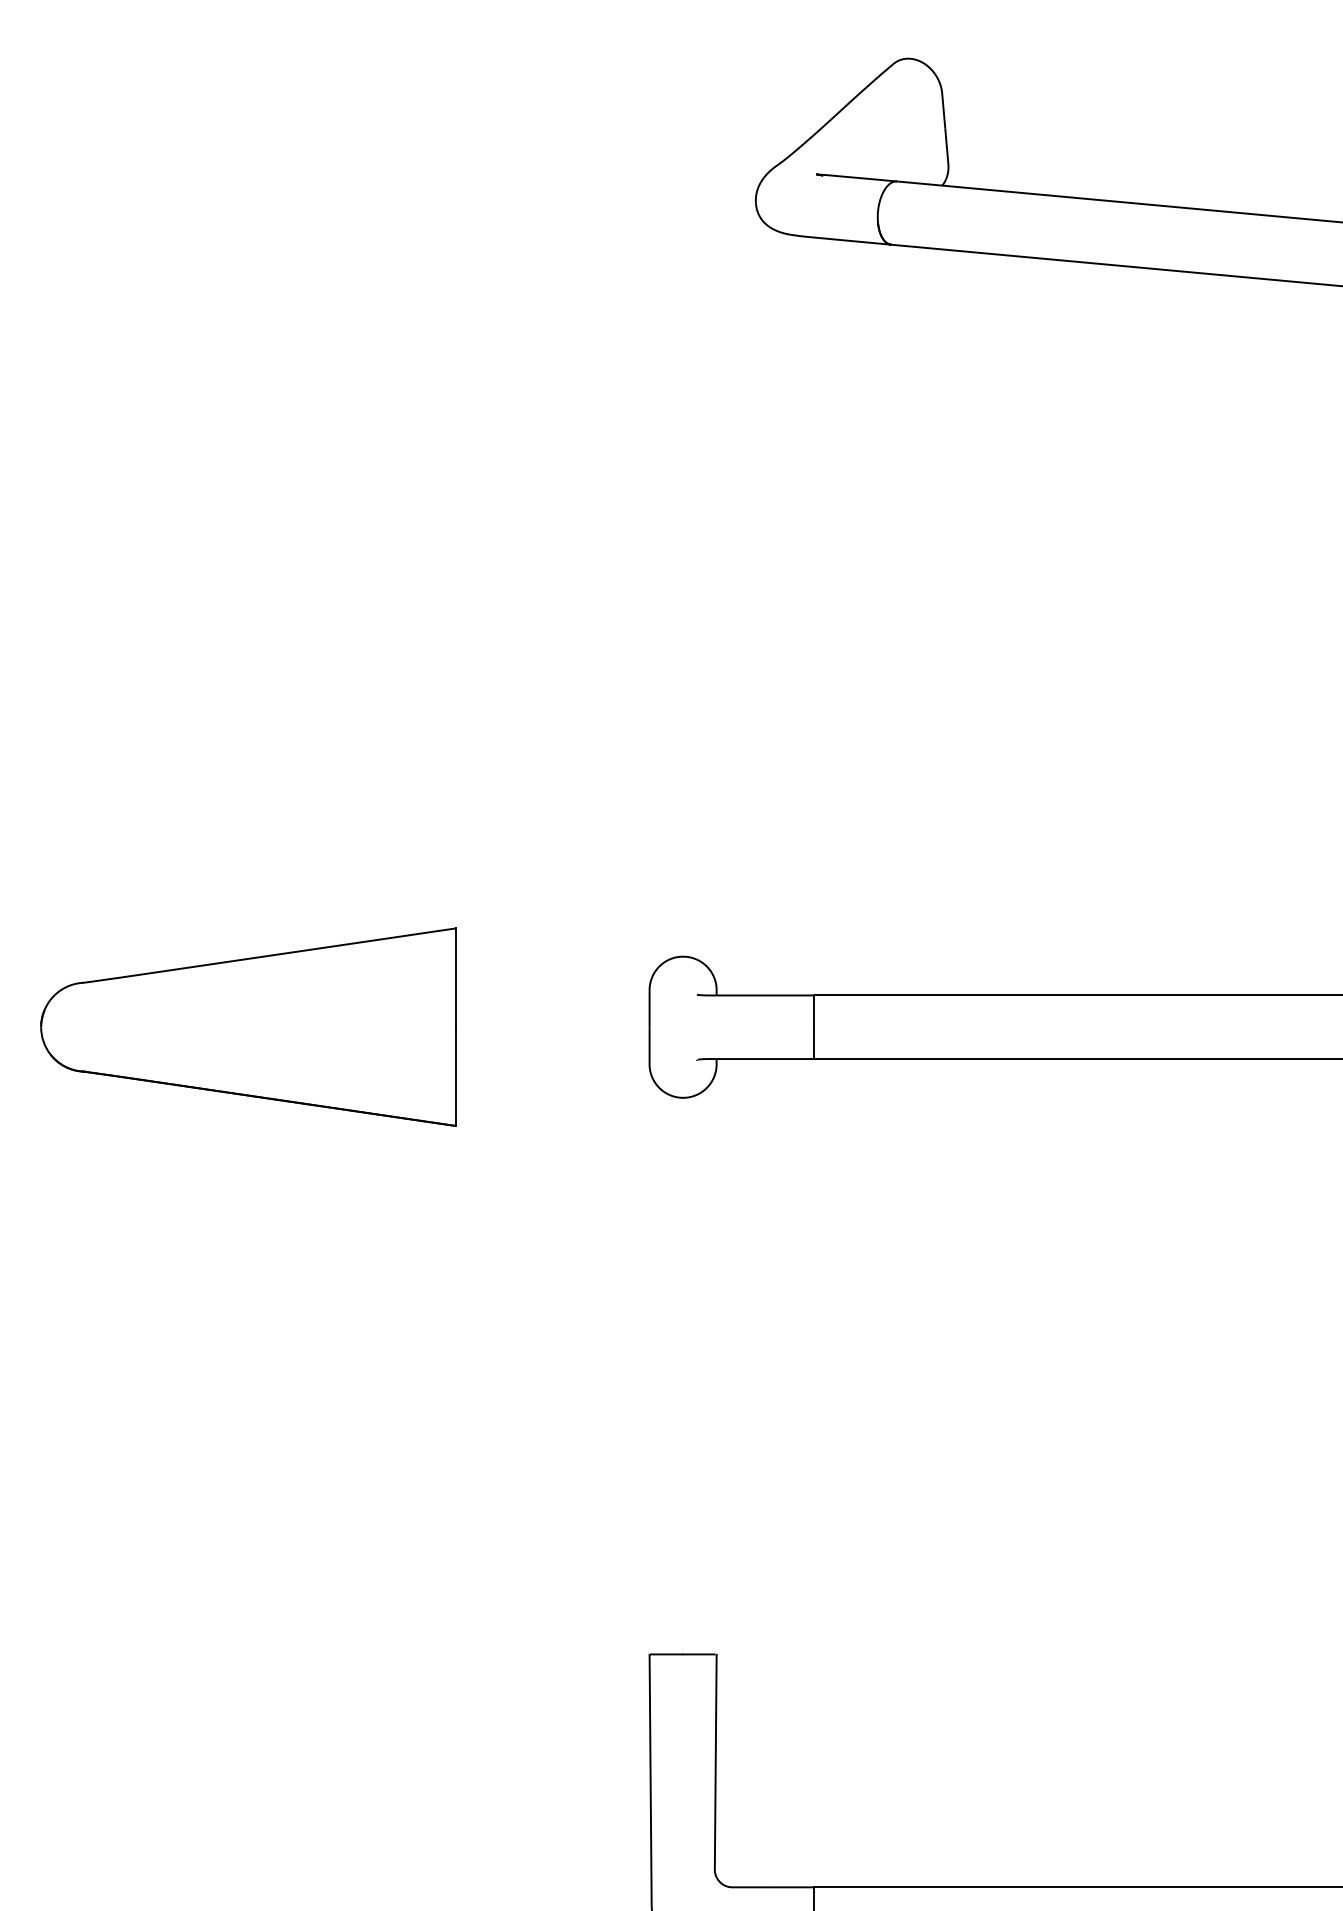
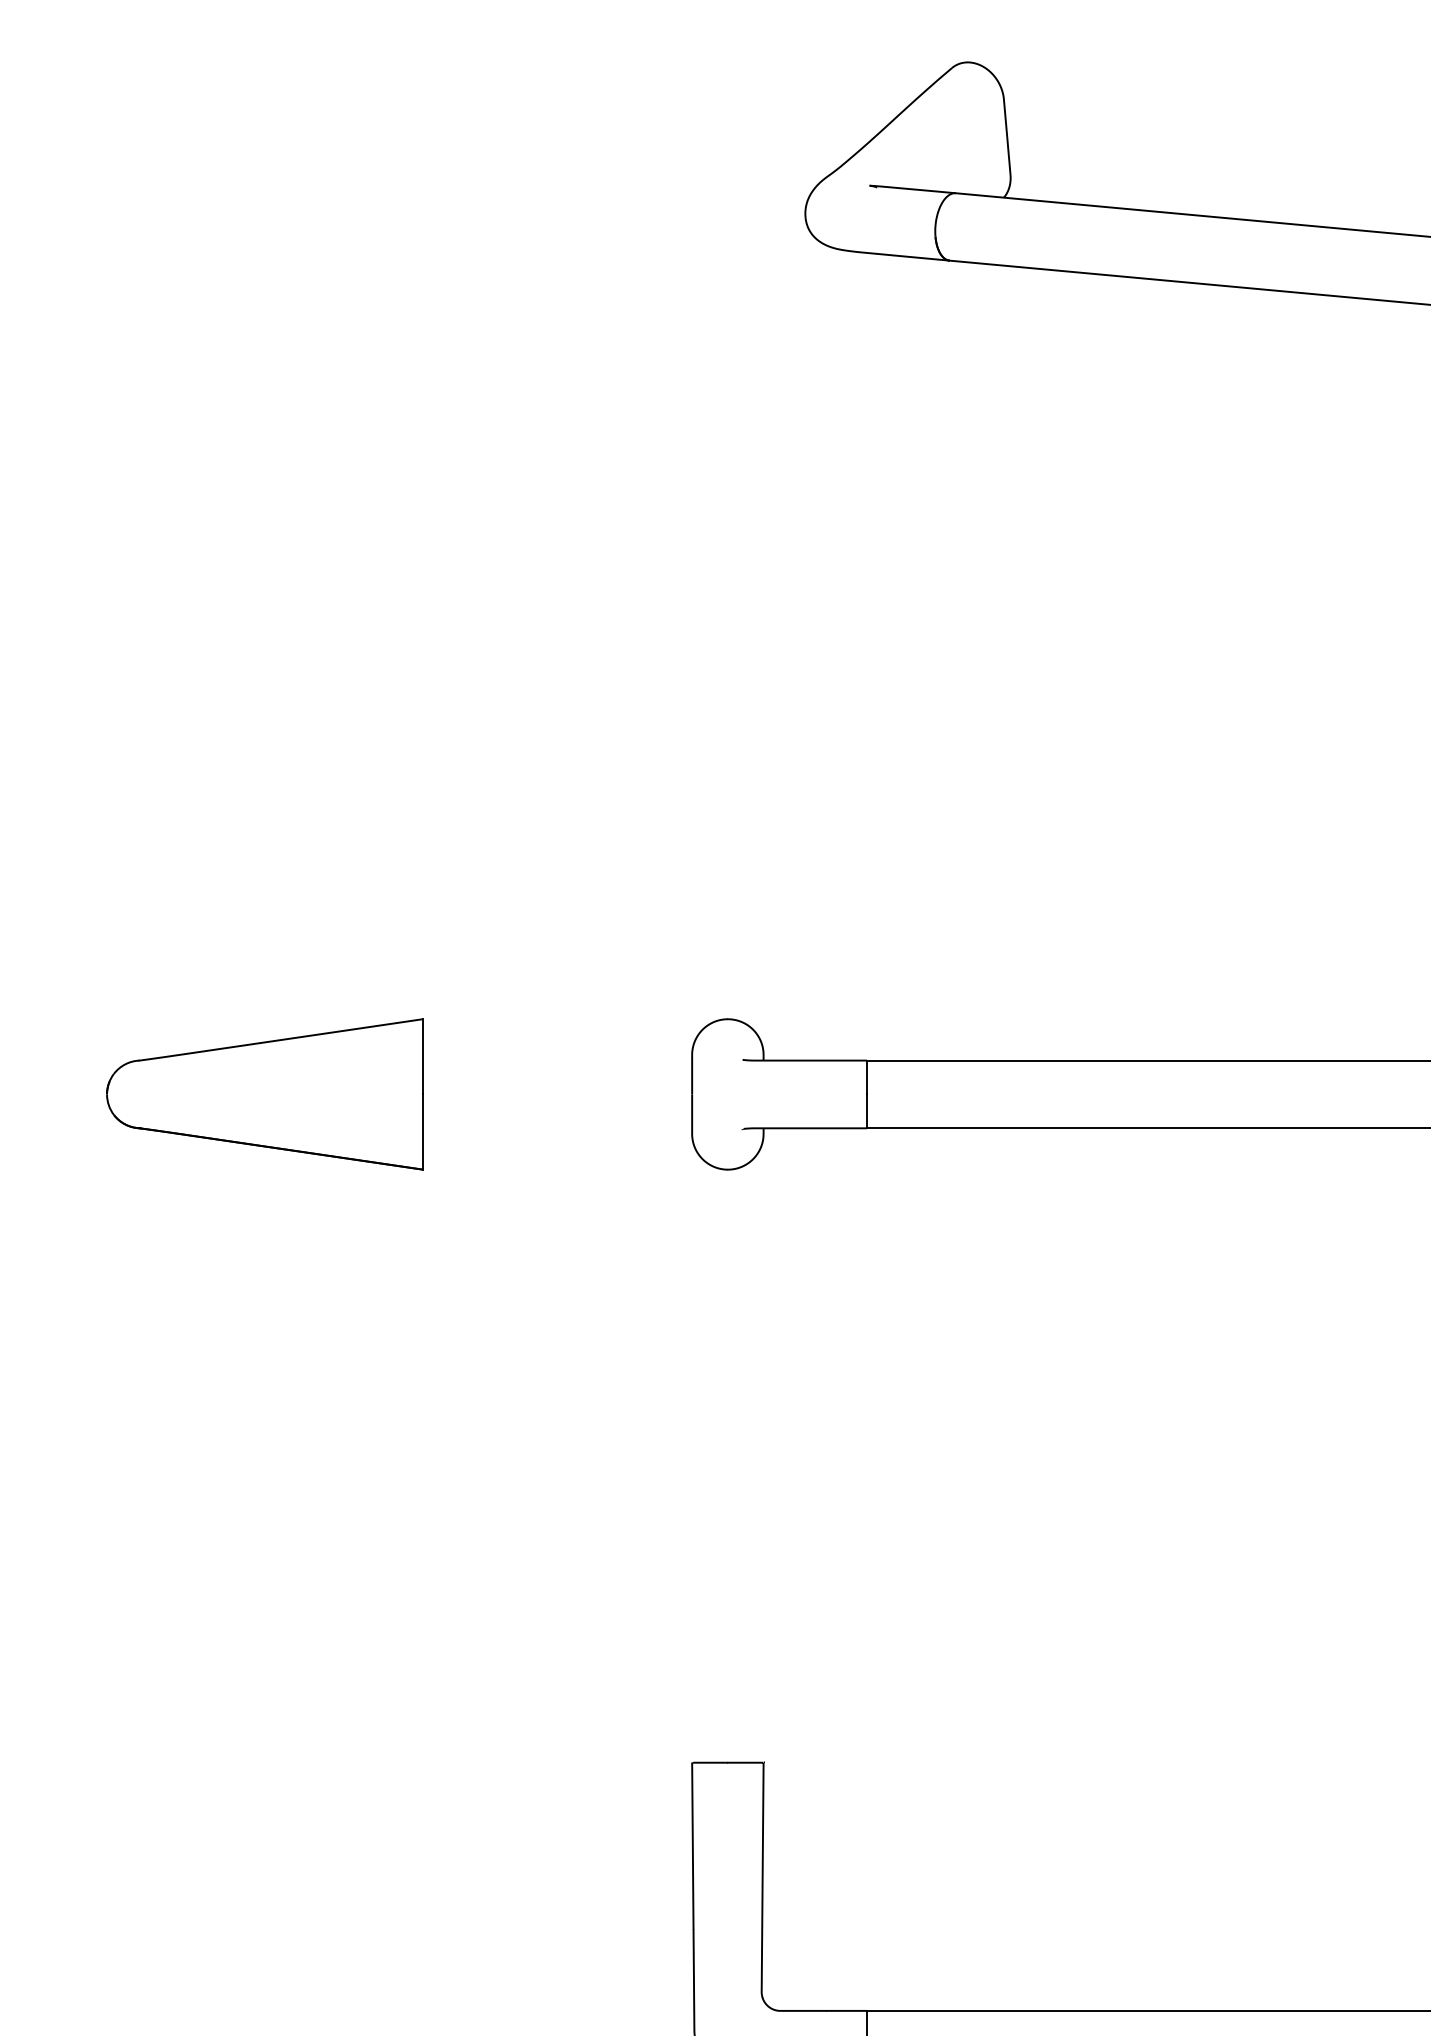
part: (248, 1027) -> (264, 1094), size x0.71

